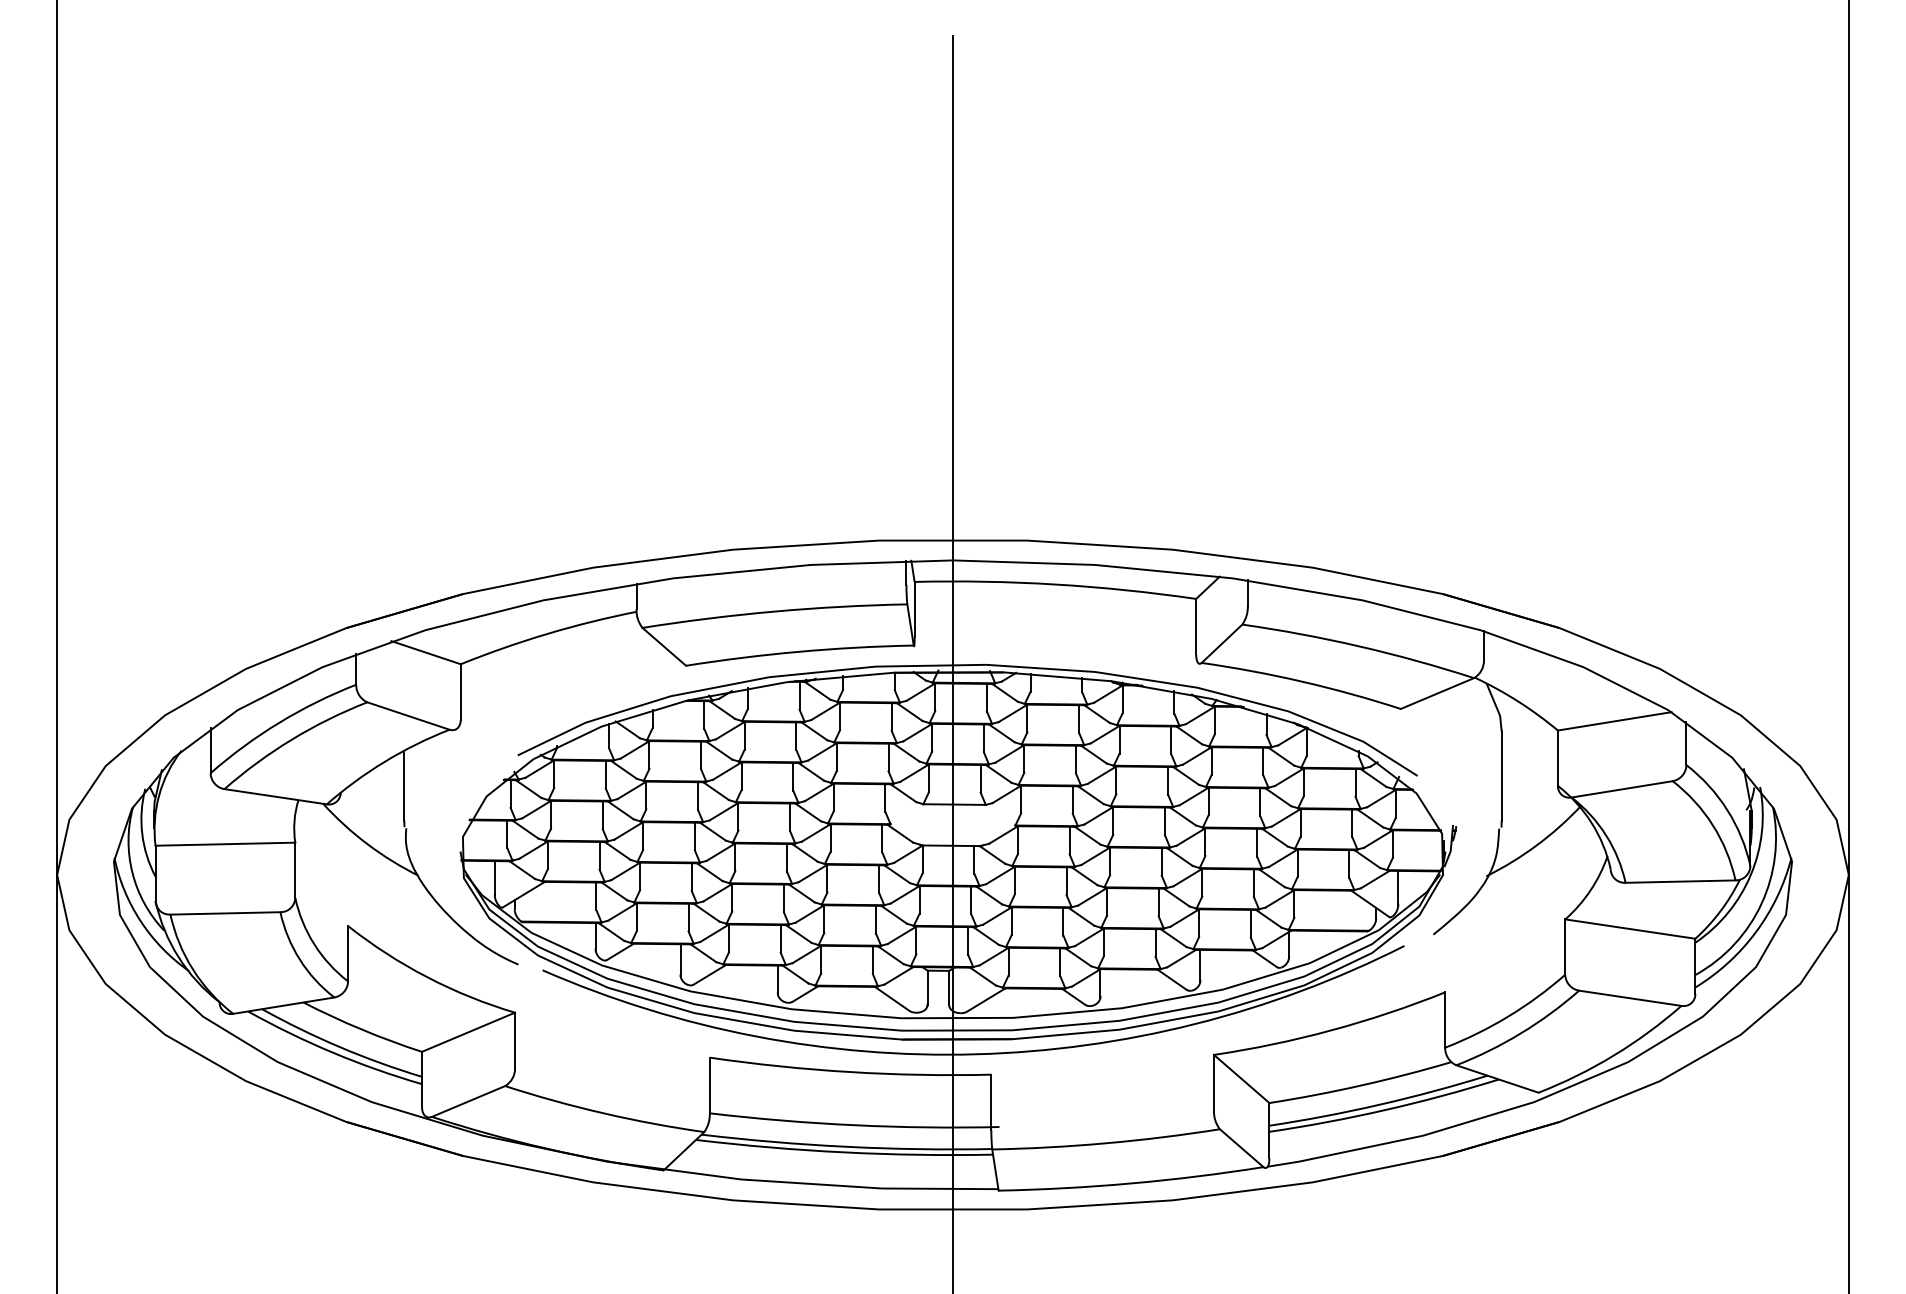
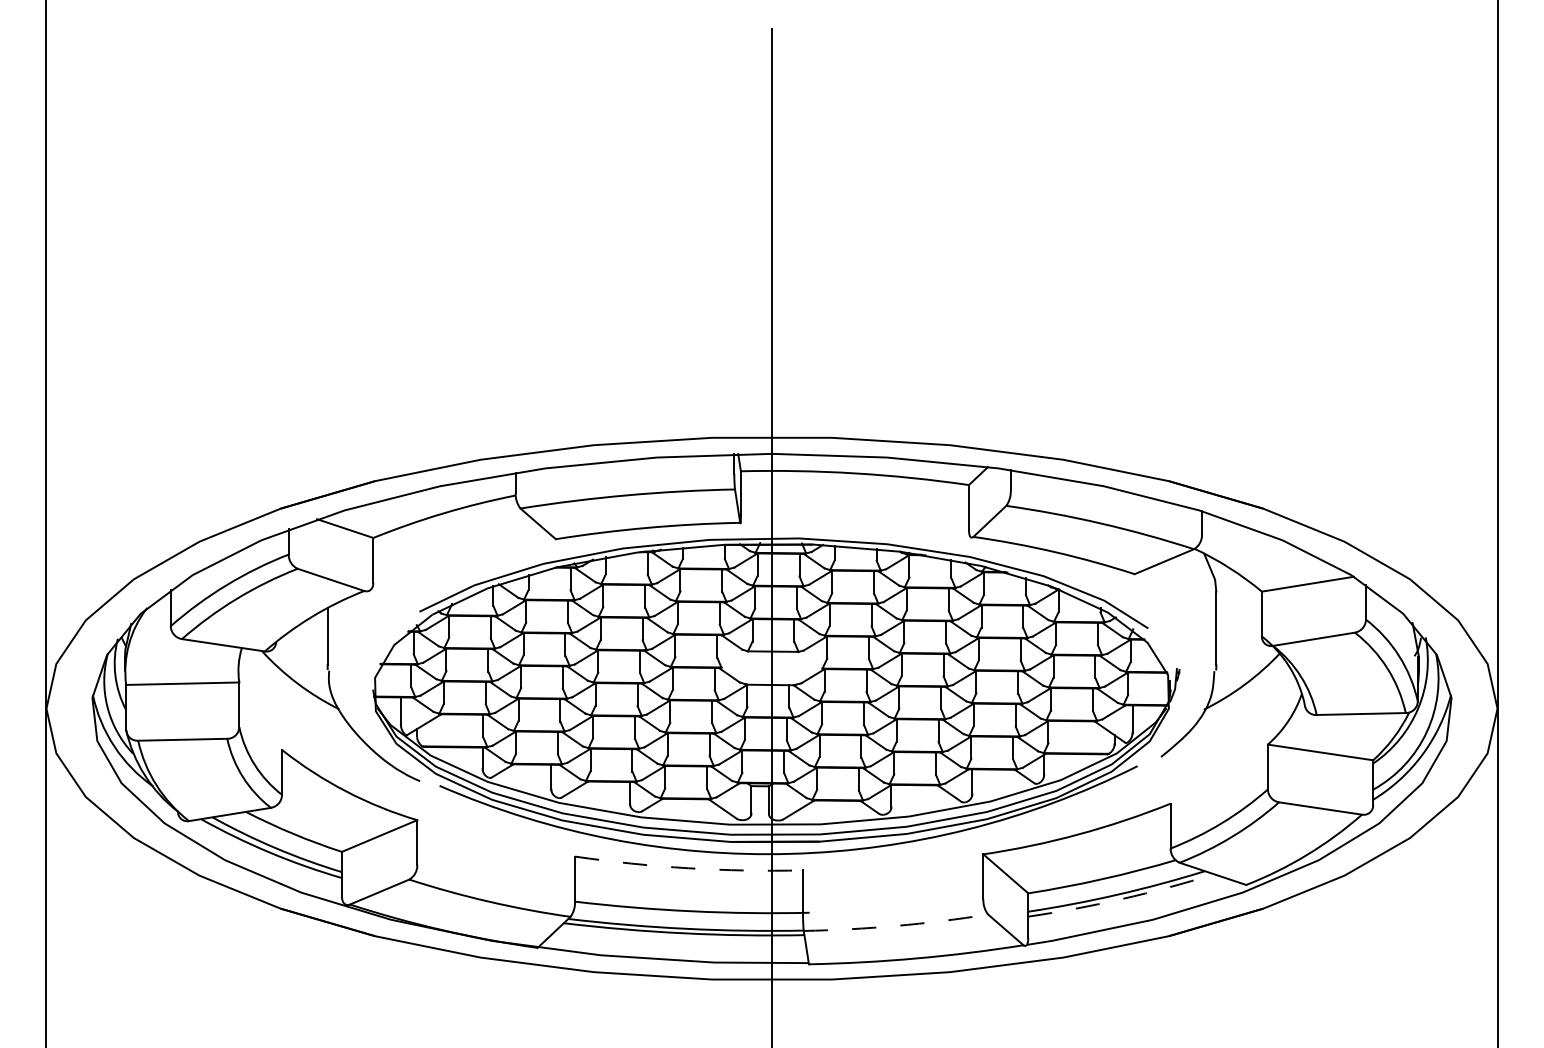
arc: (850, 1072) -> (688, 868), solid -> dashed
arc: (1385, 1110) -> (1122, 899), solid -> dashed
arc: (1106, 1143) -> (896, 926), solid -> dashed

